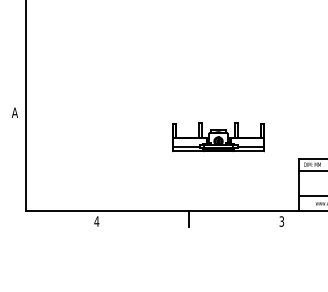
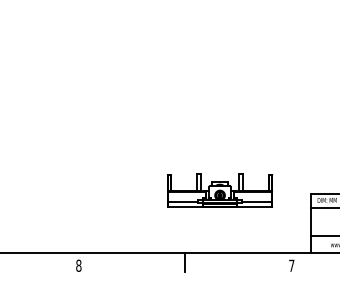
part: (218, 137) -> (220, 190), moved
text: (96, 221) -> (78, 265), 4 -> 8
text: (281, 221) -> (291, 265), 3 -> 7

